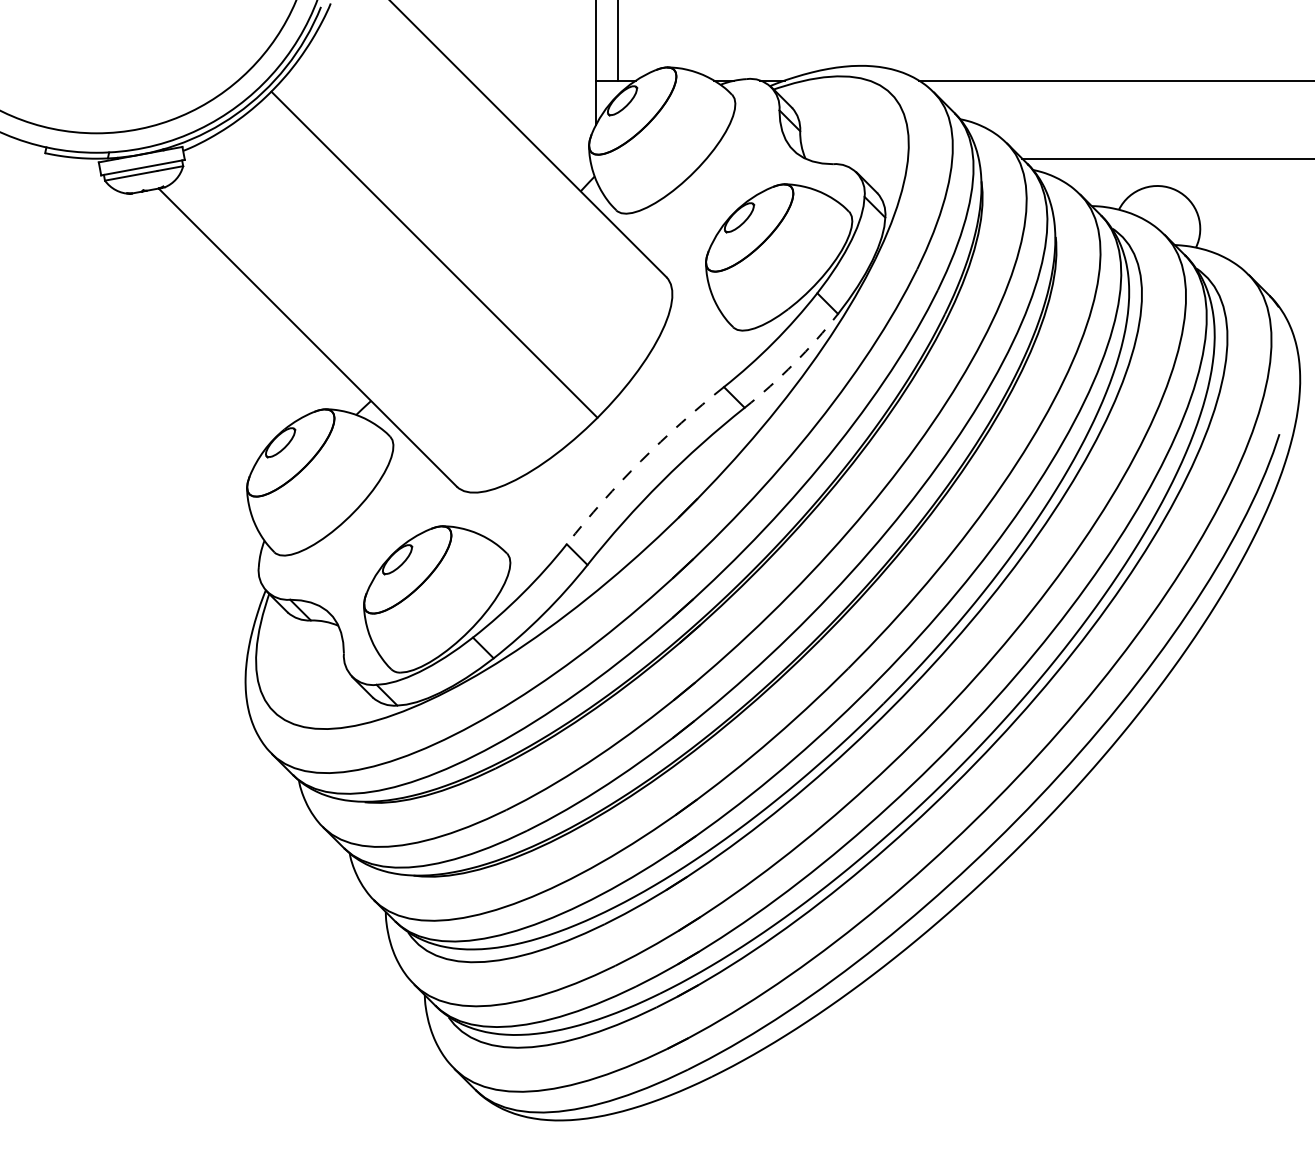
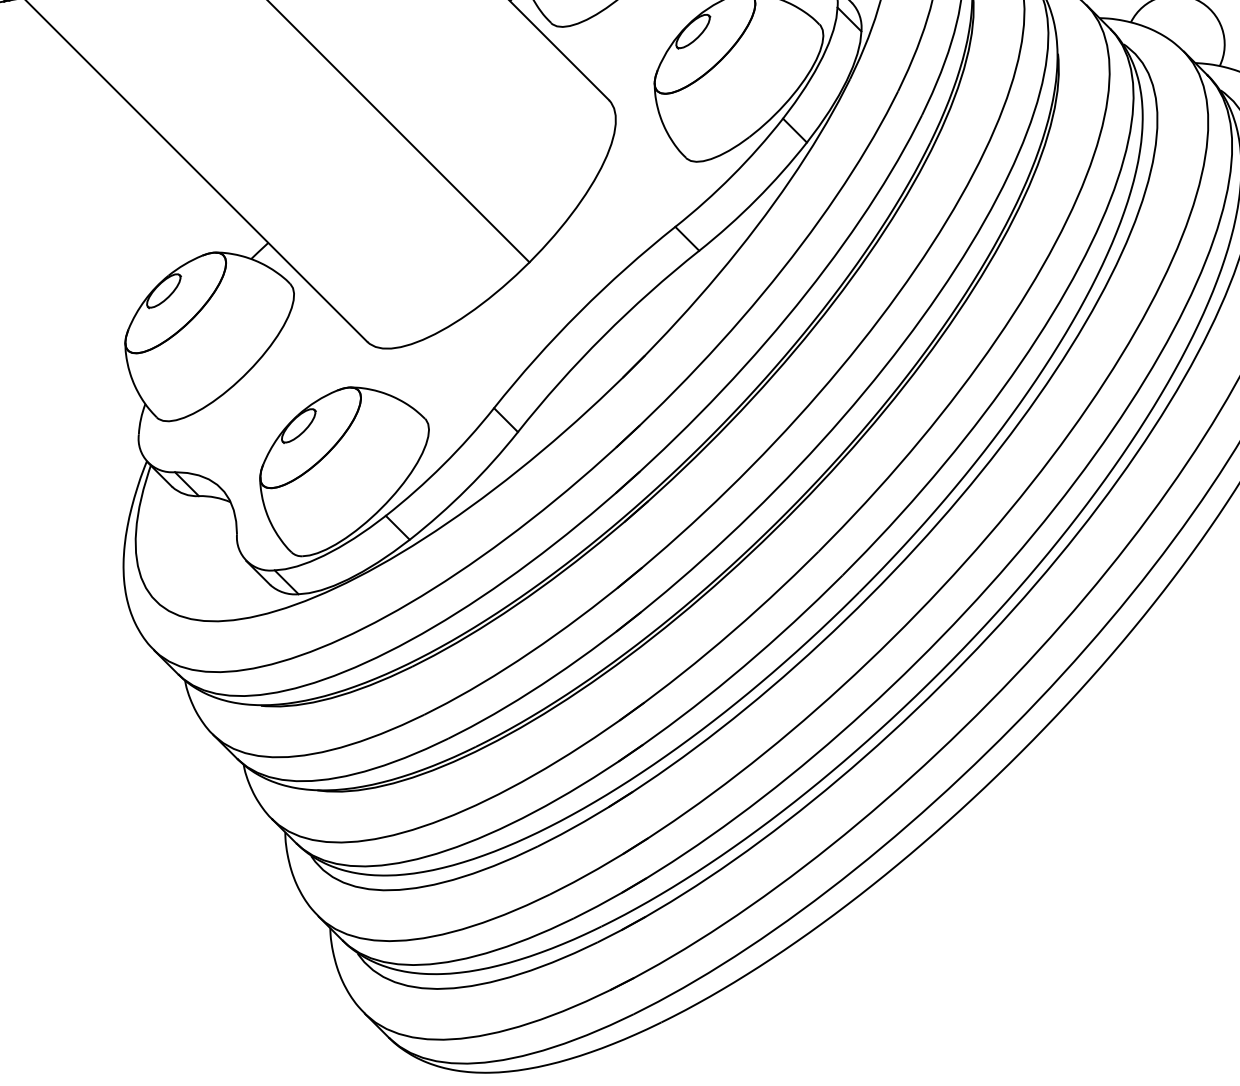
arc: (794, 363) -> (756, 199), dashed -> solid
arc: (640, 461) -> (579, 312), dashed -> solid

